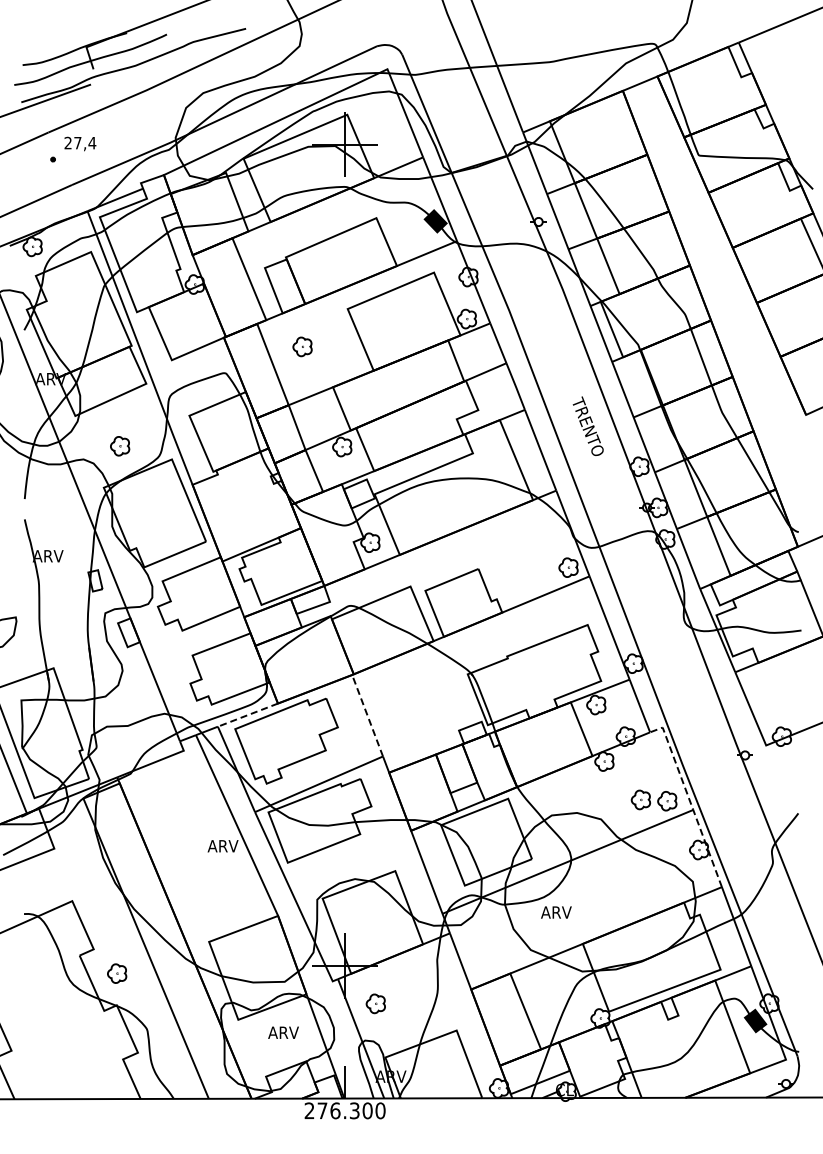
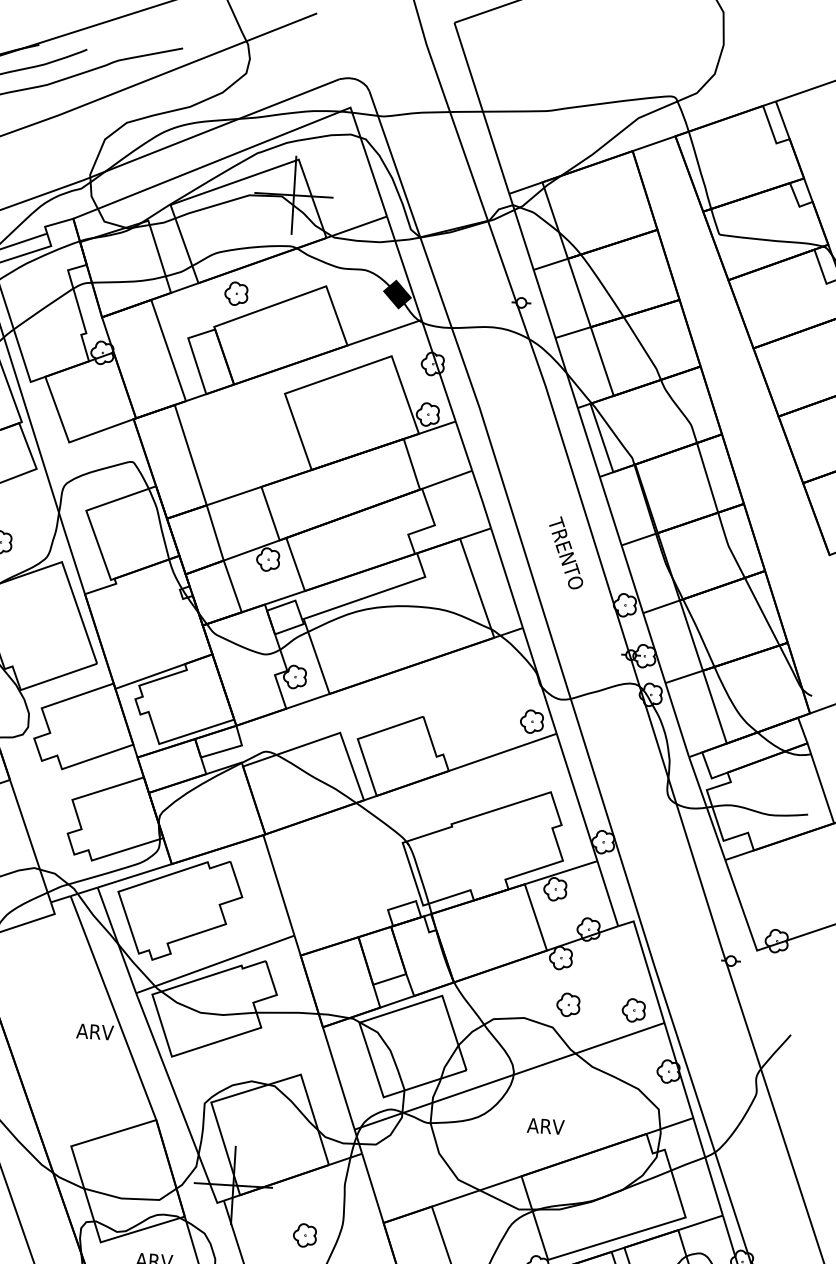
part: (302, 346) -> (236, 293), moved
line: (247, 715) -> (134, 876), dashed -> solid
line: (367, 715) -> (278, 885), dashed -> solid
part: (640, 799) -> (567, 1004), moved
line: (689, 800) -> (660, 1011), dashed -> solid
text: (556, 912) -> (545, 1126), moved
part: (375, 1003) -> (304, 1235), moved

